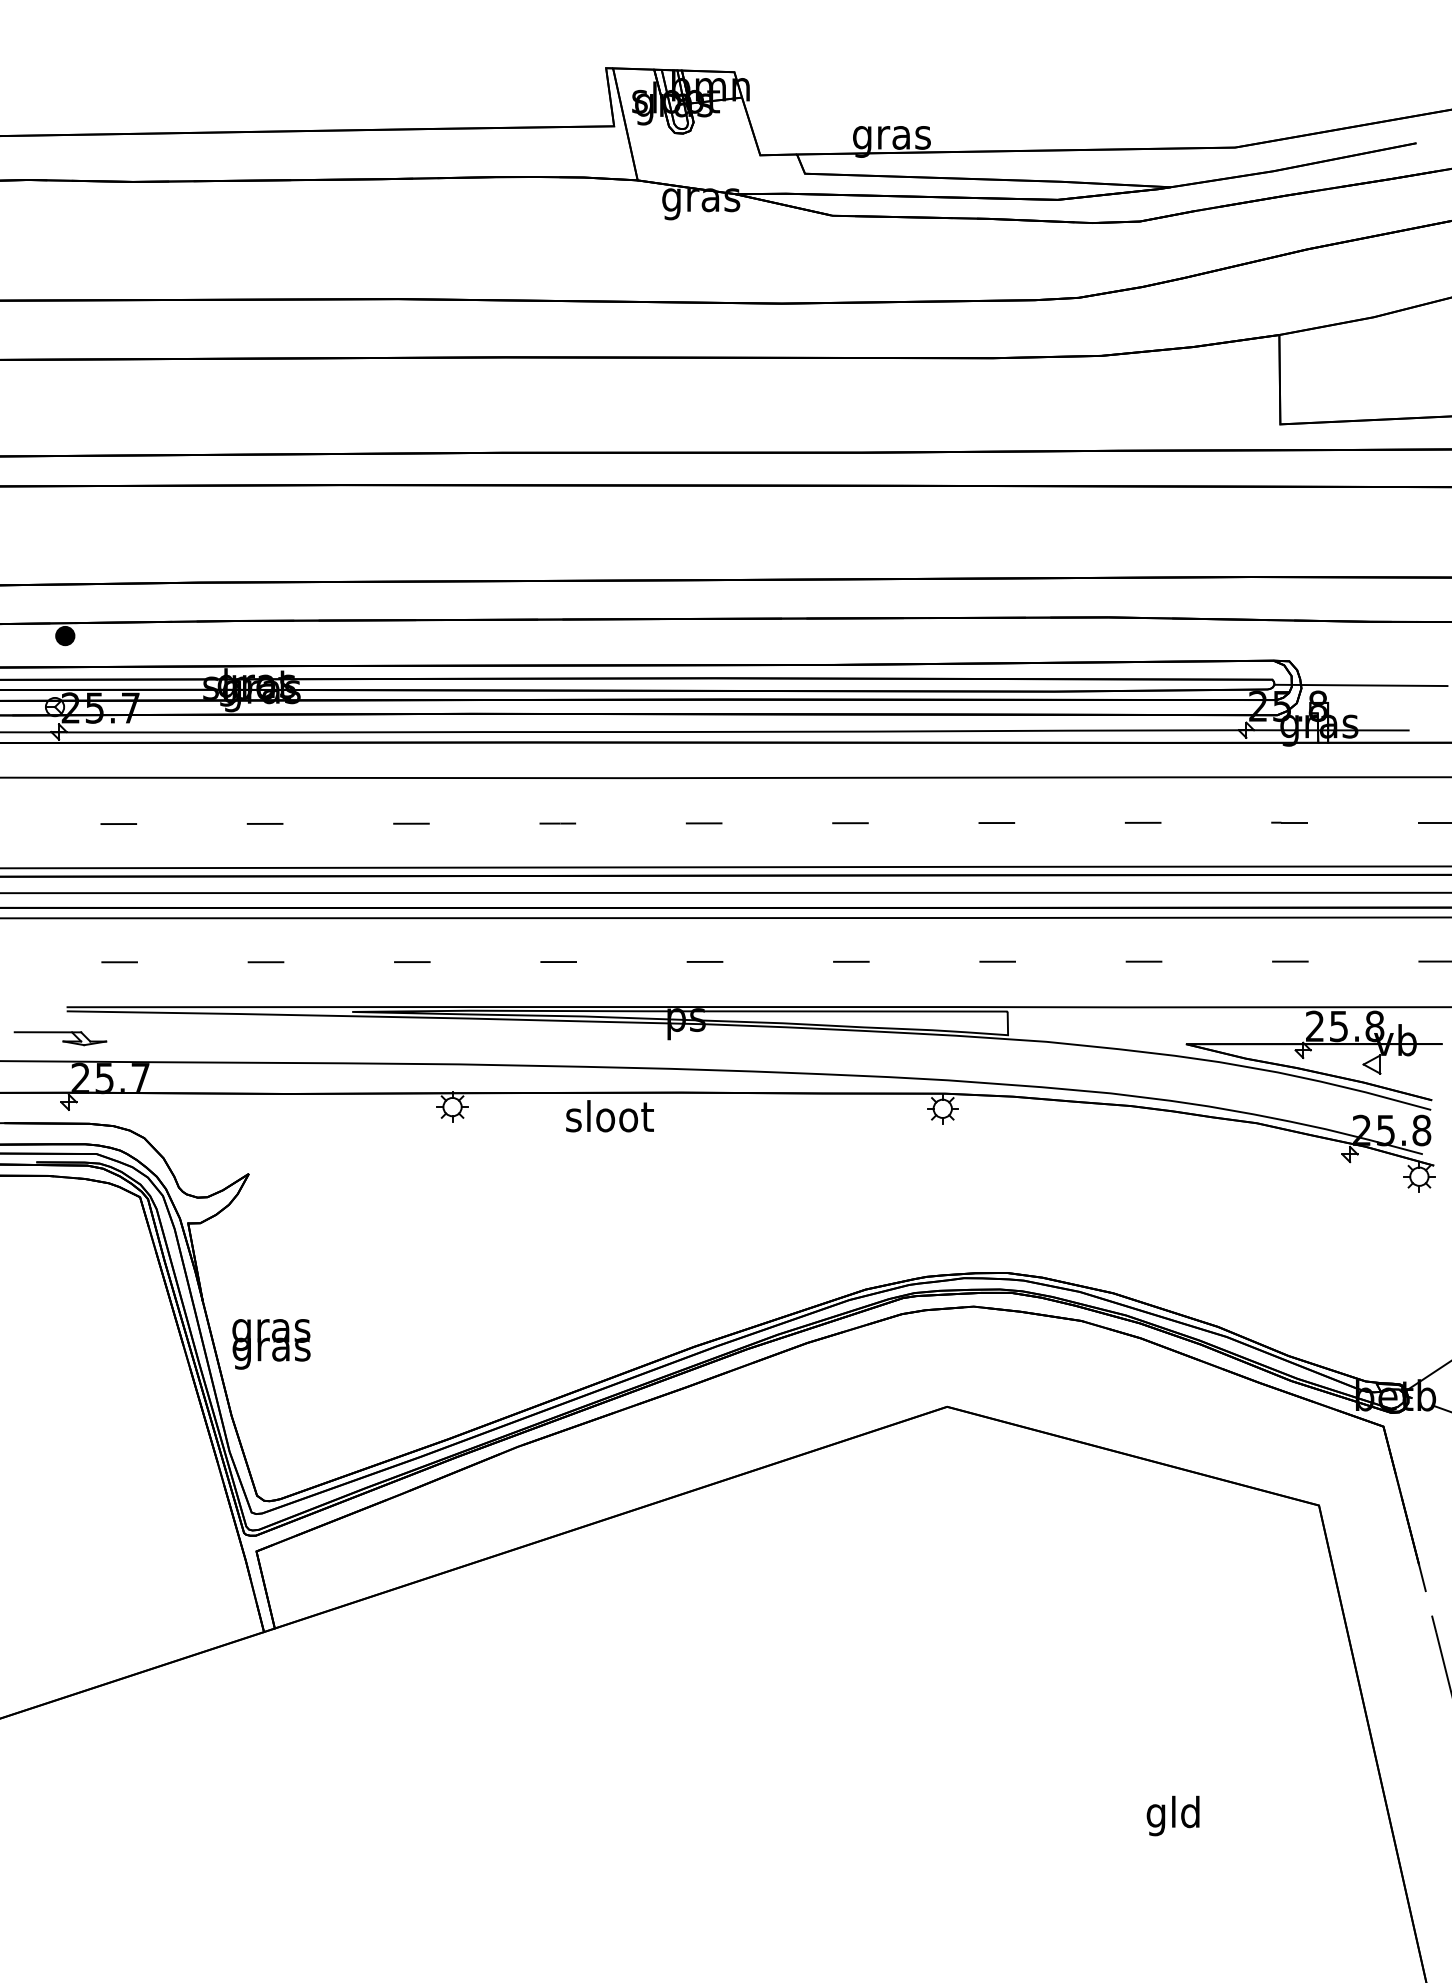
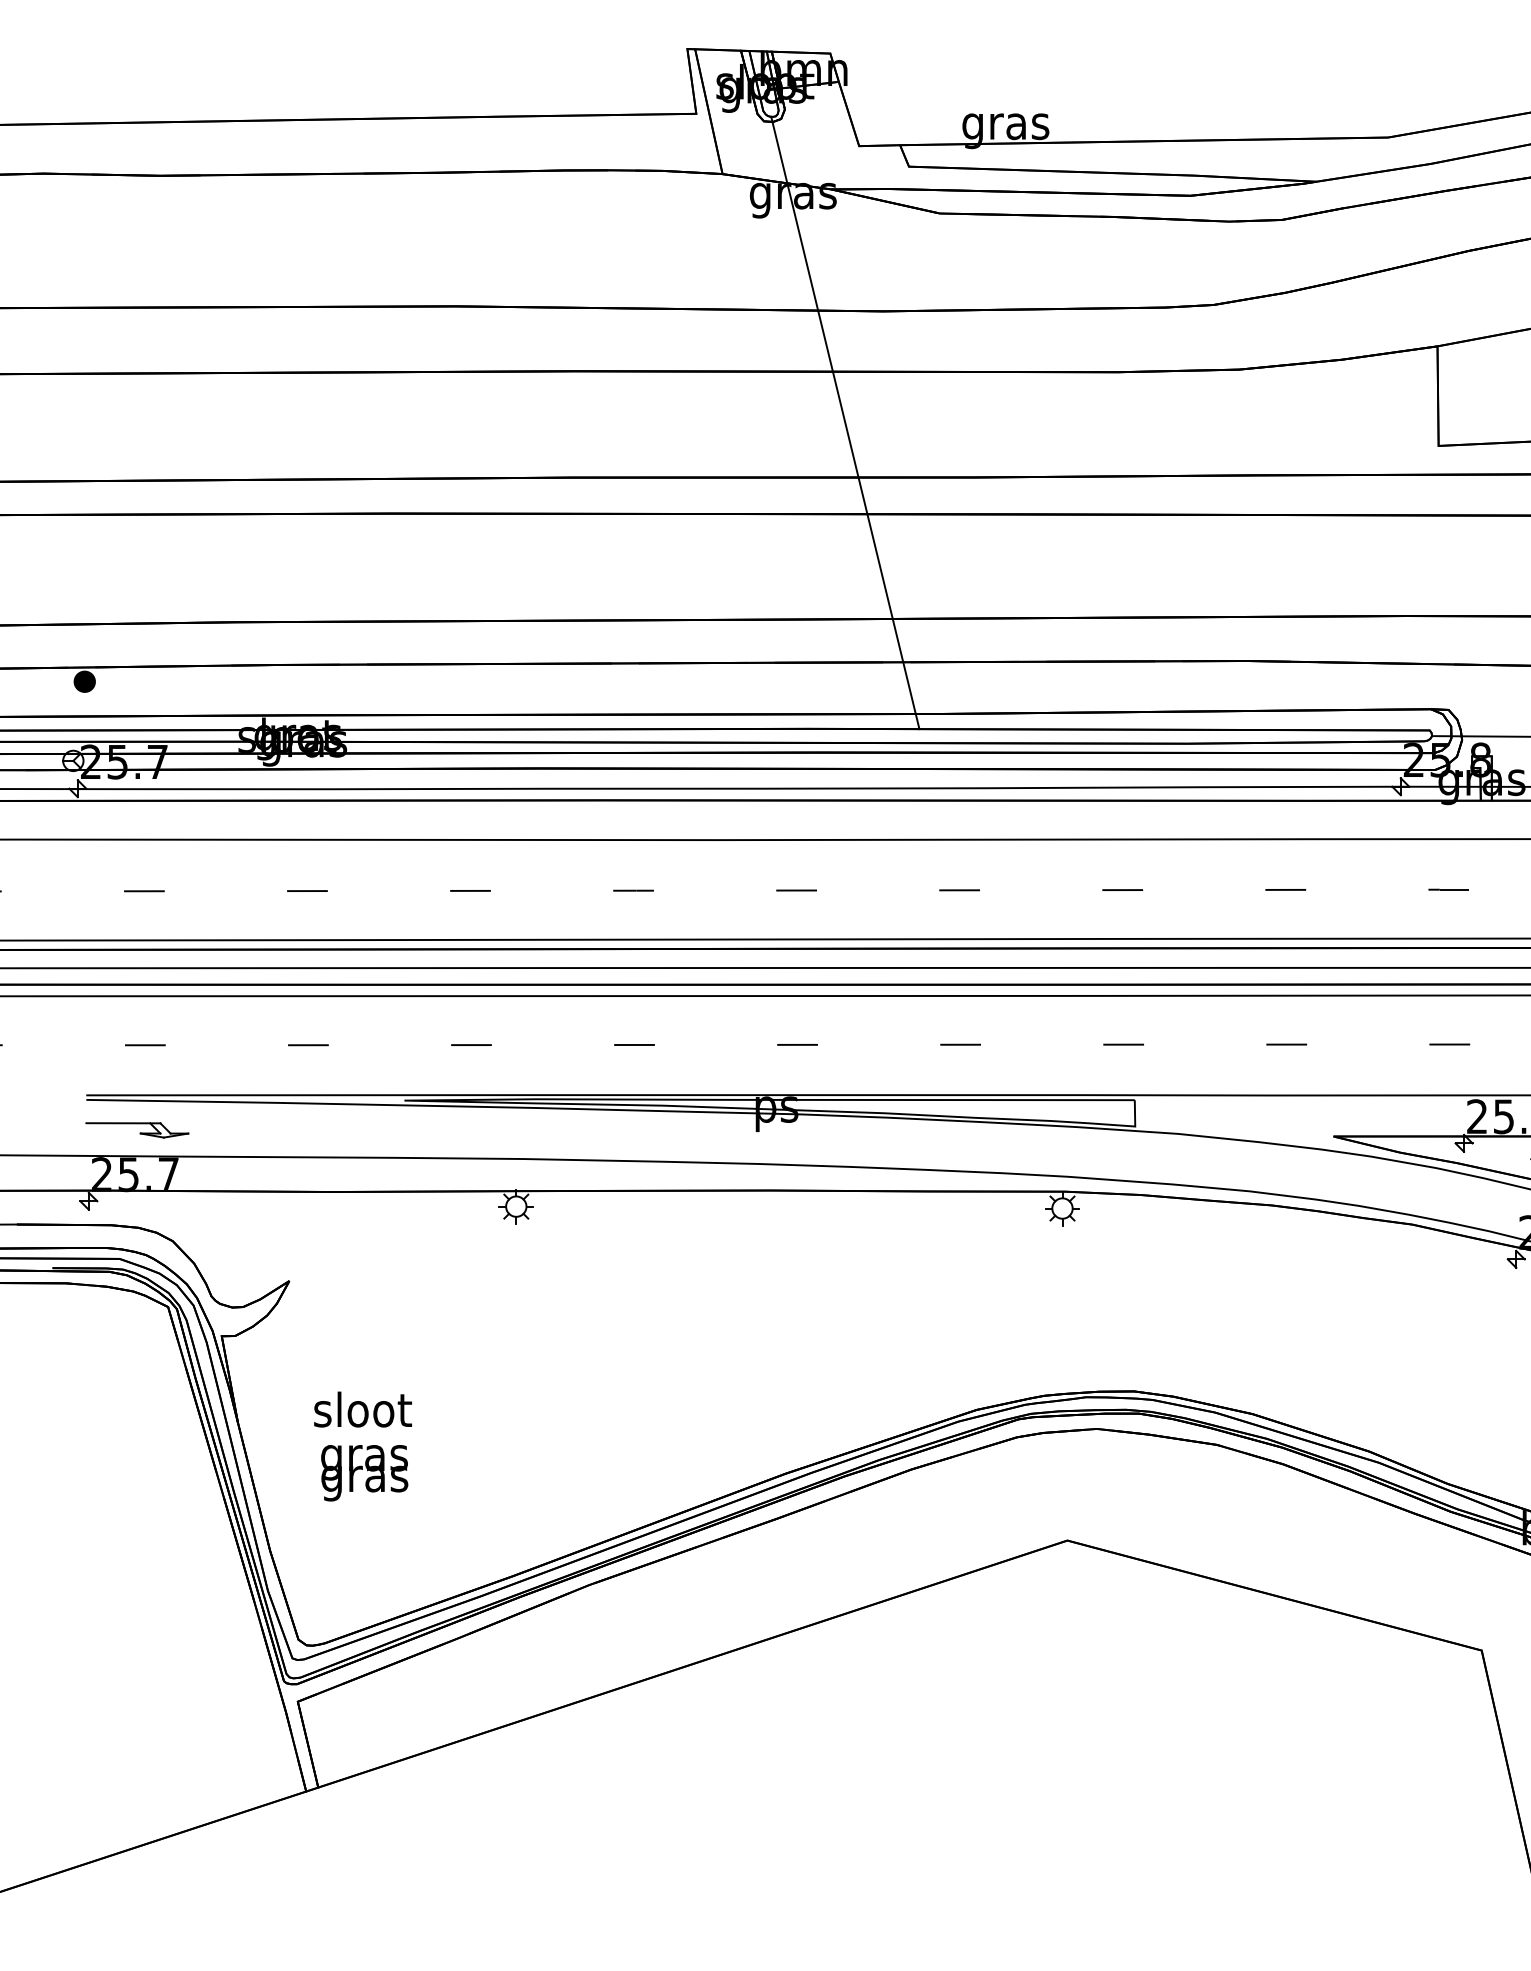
line: (747, 403) -> (844, 422), added
part: (60, 1038) -> (137, 1130), moved
text: (609, 1116) -> (362, 1409), moved
text: (271, 1344) -> (364, 1473), moved

